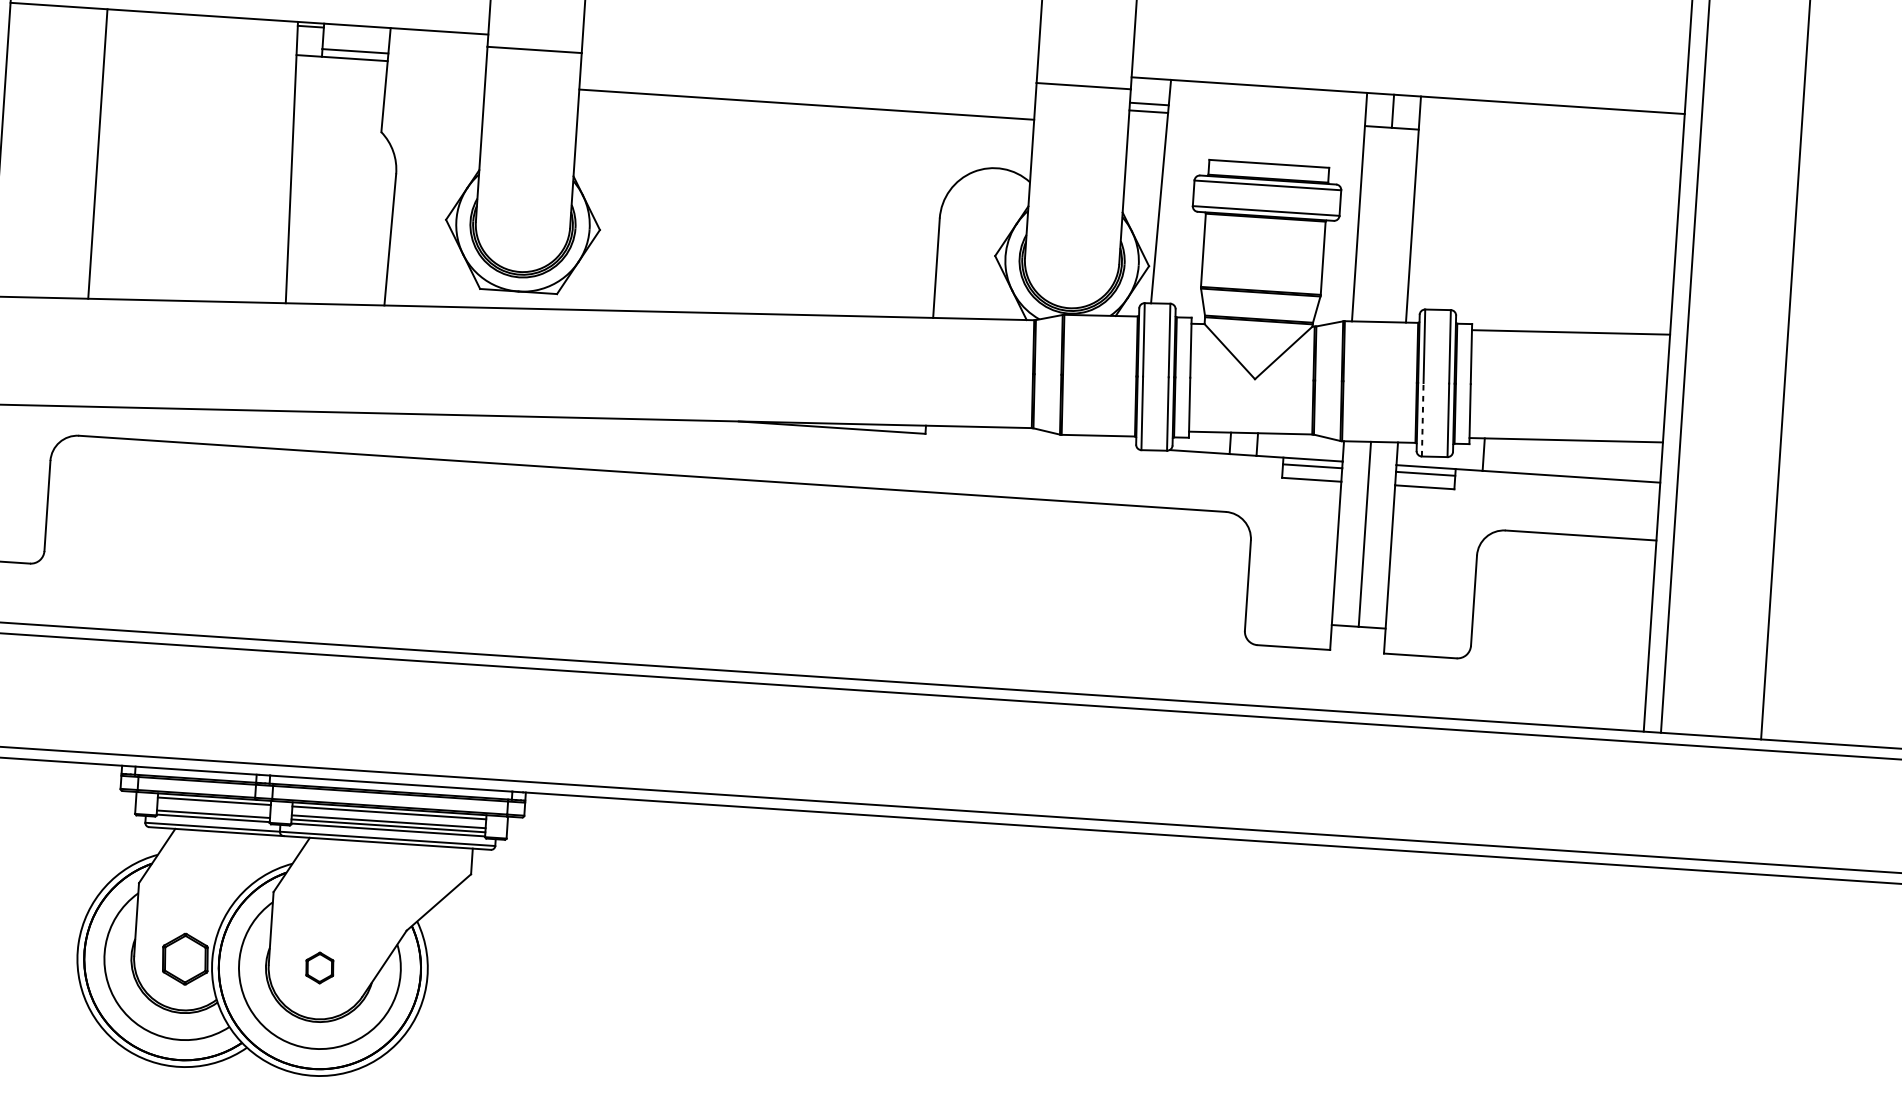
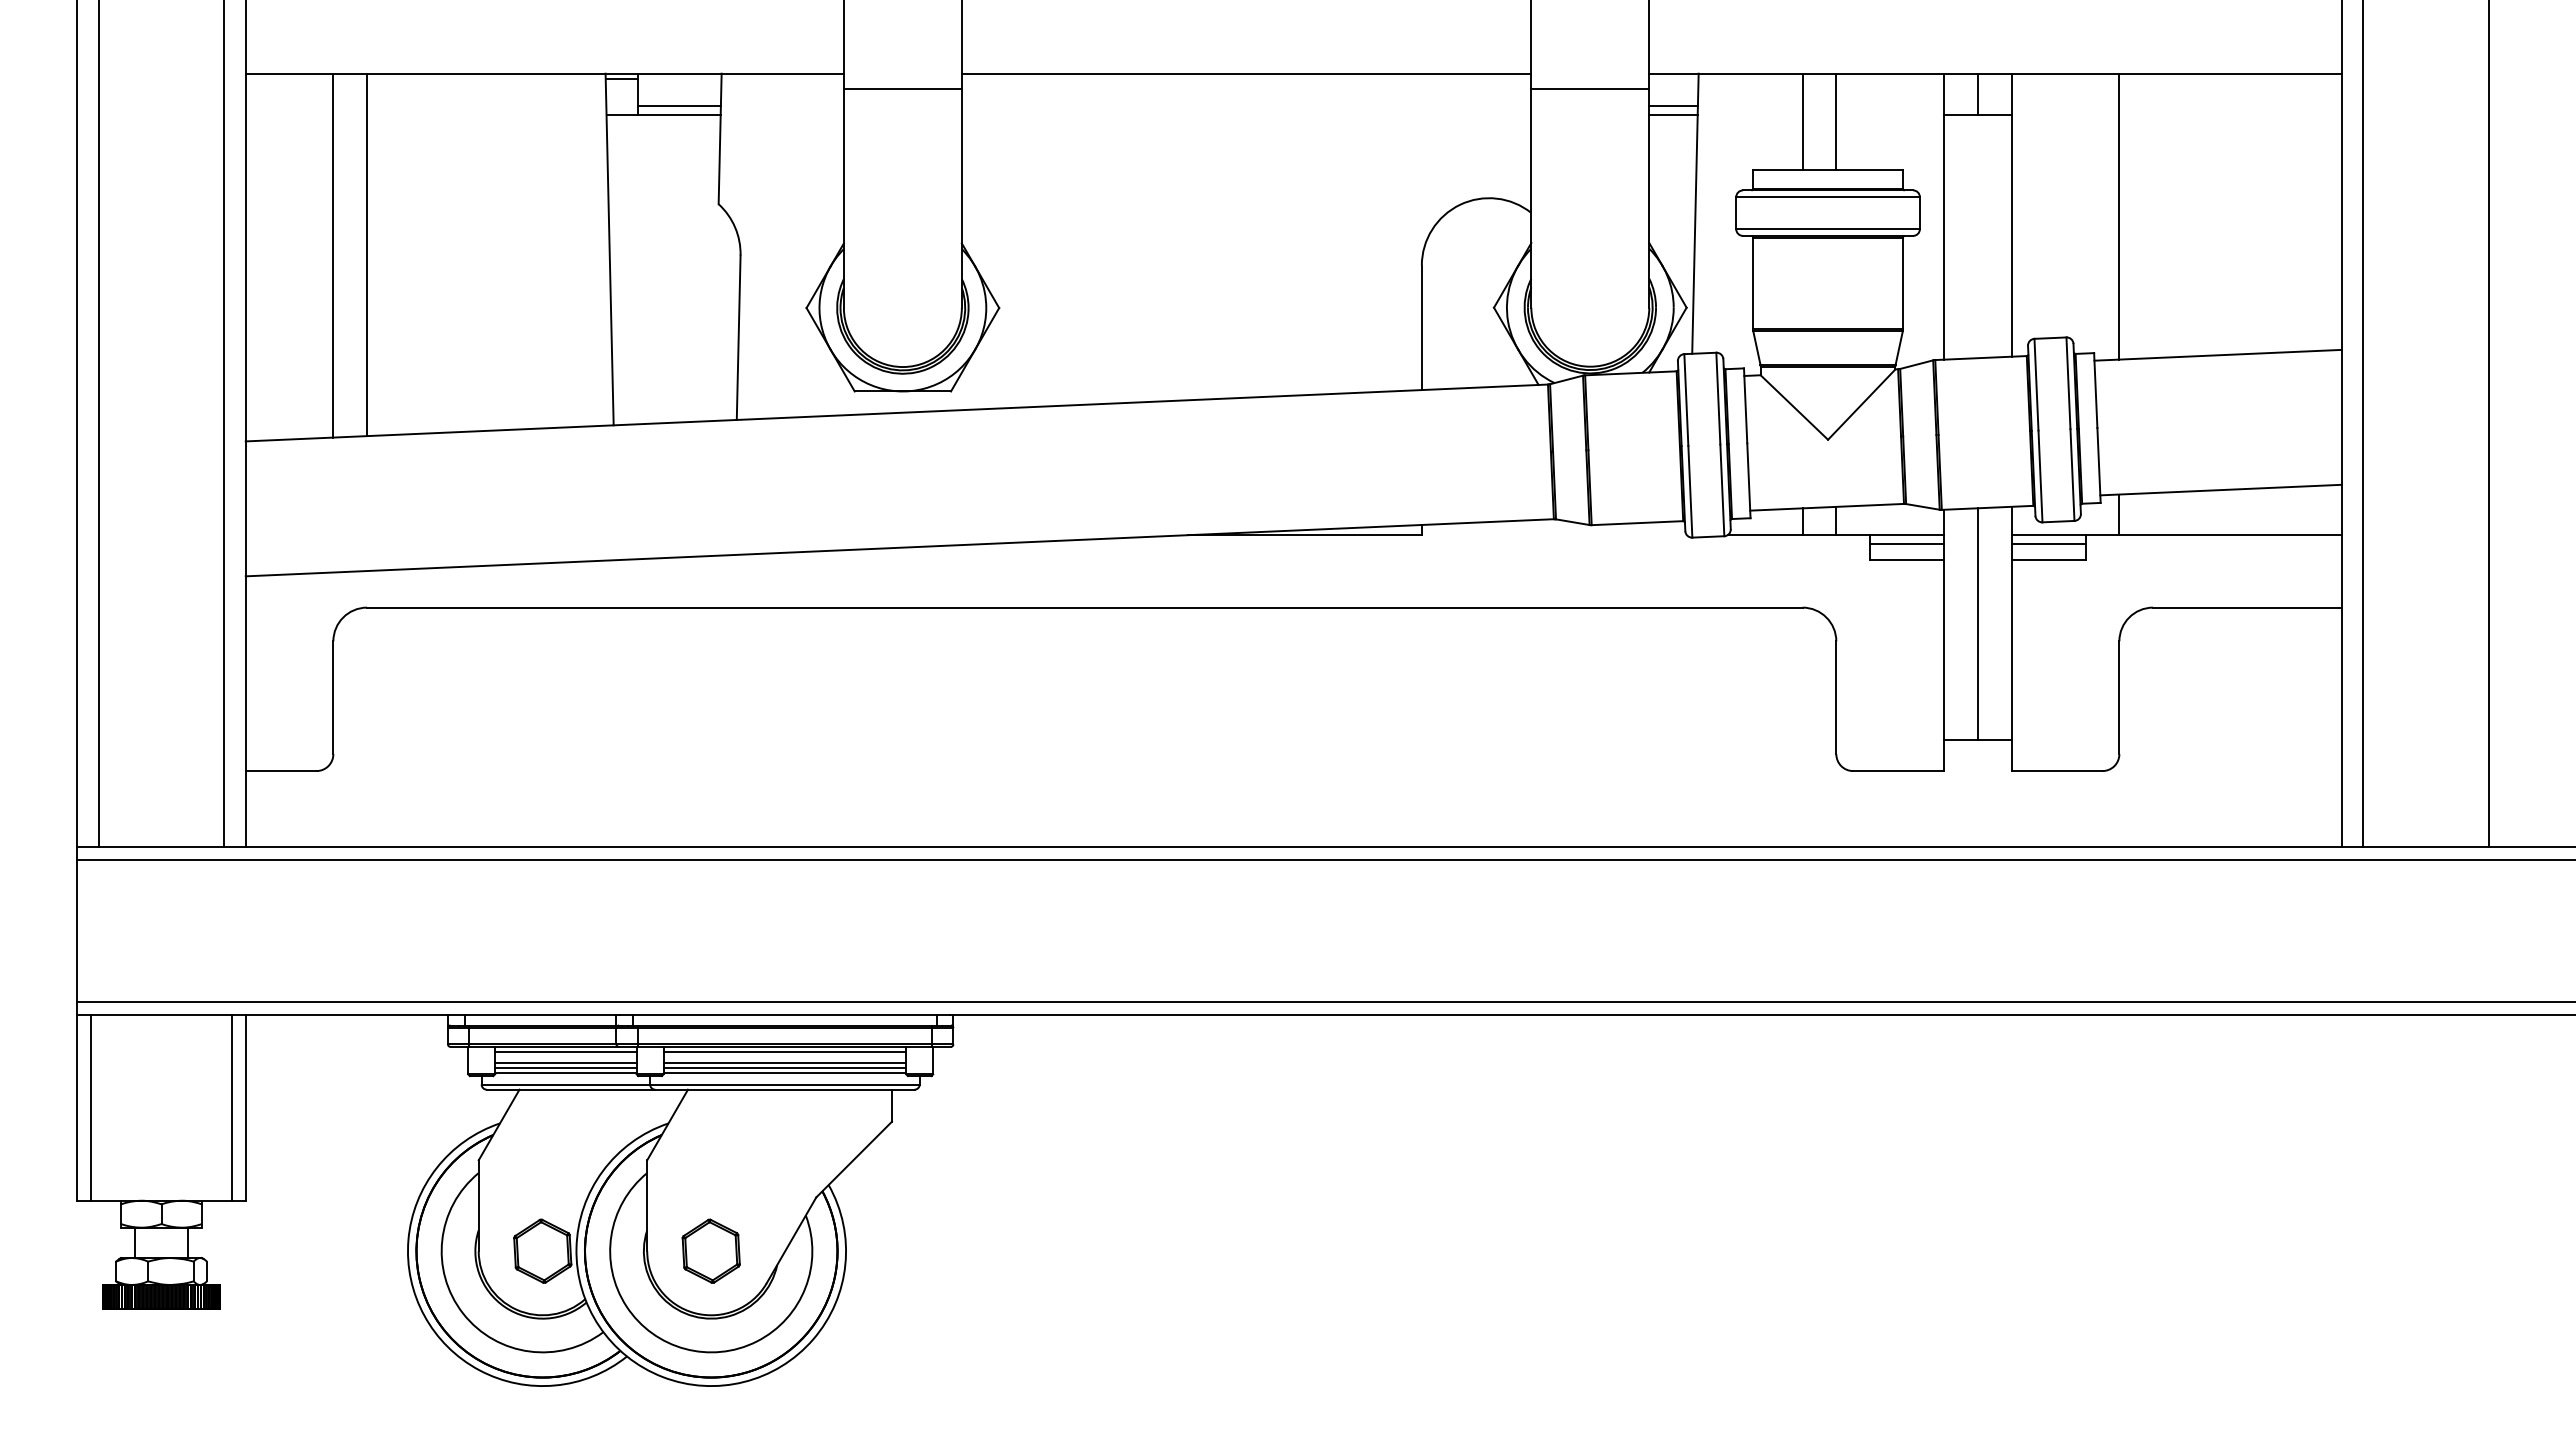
line: (806, 104) -> (1246, 73), moved
line: (1251, 123) -> (1802, 121), added
line: (1278, 125) -> (1836, 121), added
line: (71, 152) -> (333, 255), added
line: (1499, 216) -> (2119, 216), added
line: (1422, 419) -> (2040, 476), dashed -> solid
line: (213, 810) -> (565, 1063), added
part: (319, 967) -> (710, 1250), size x1.67

